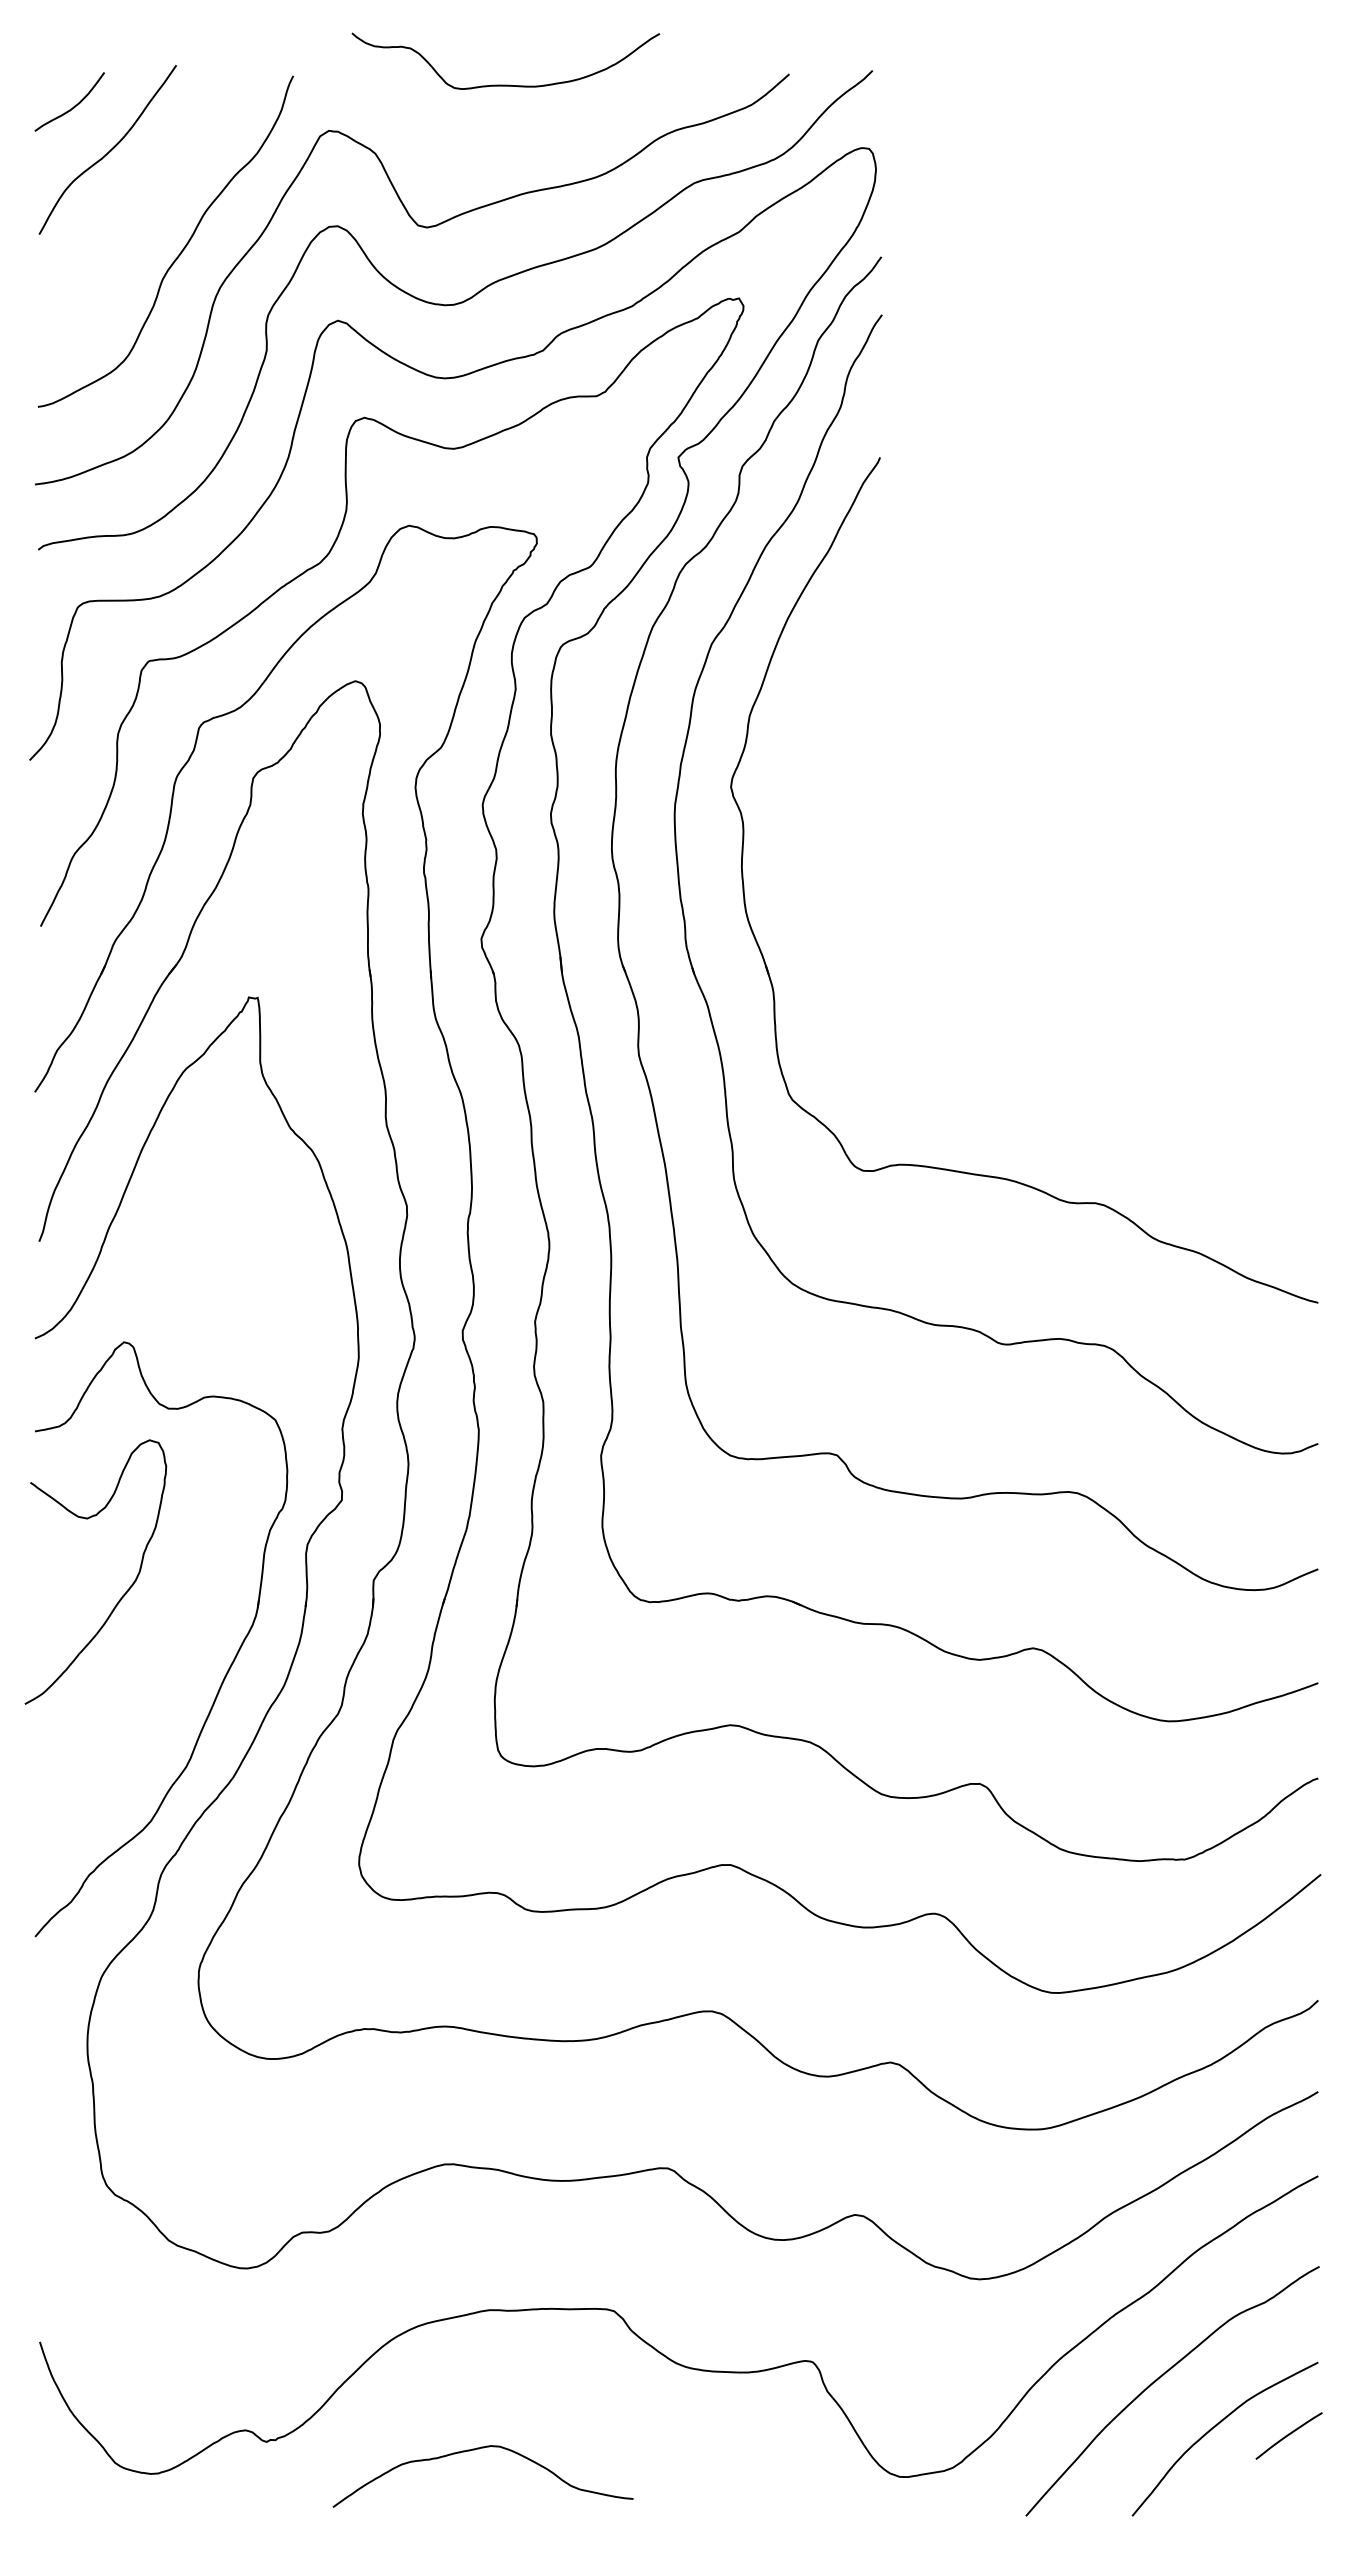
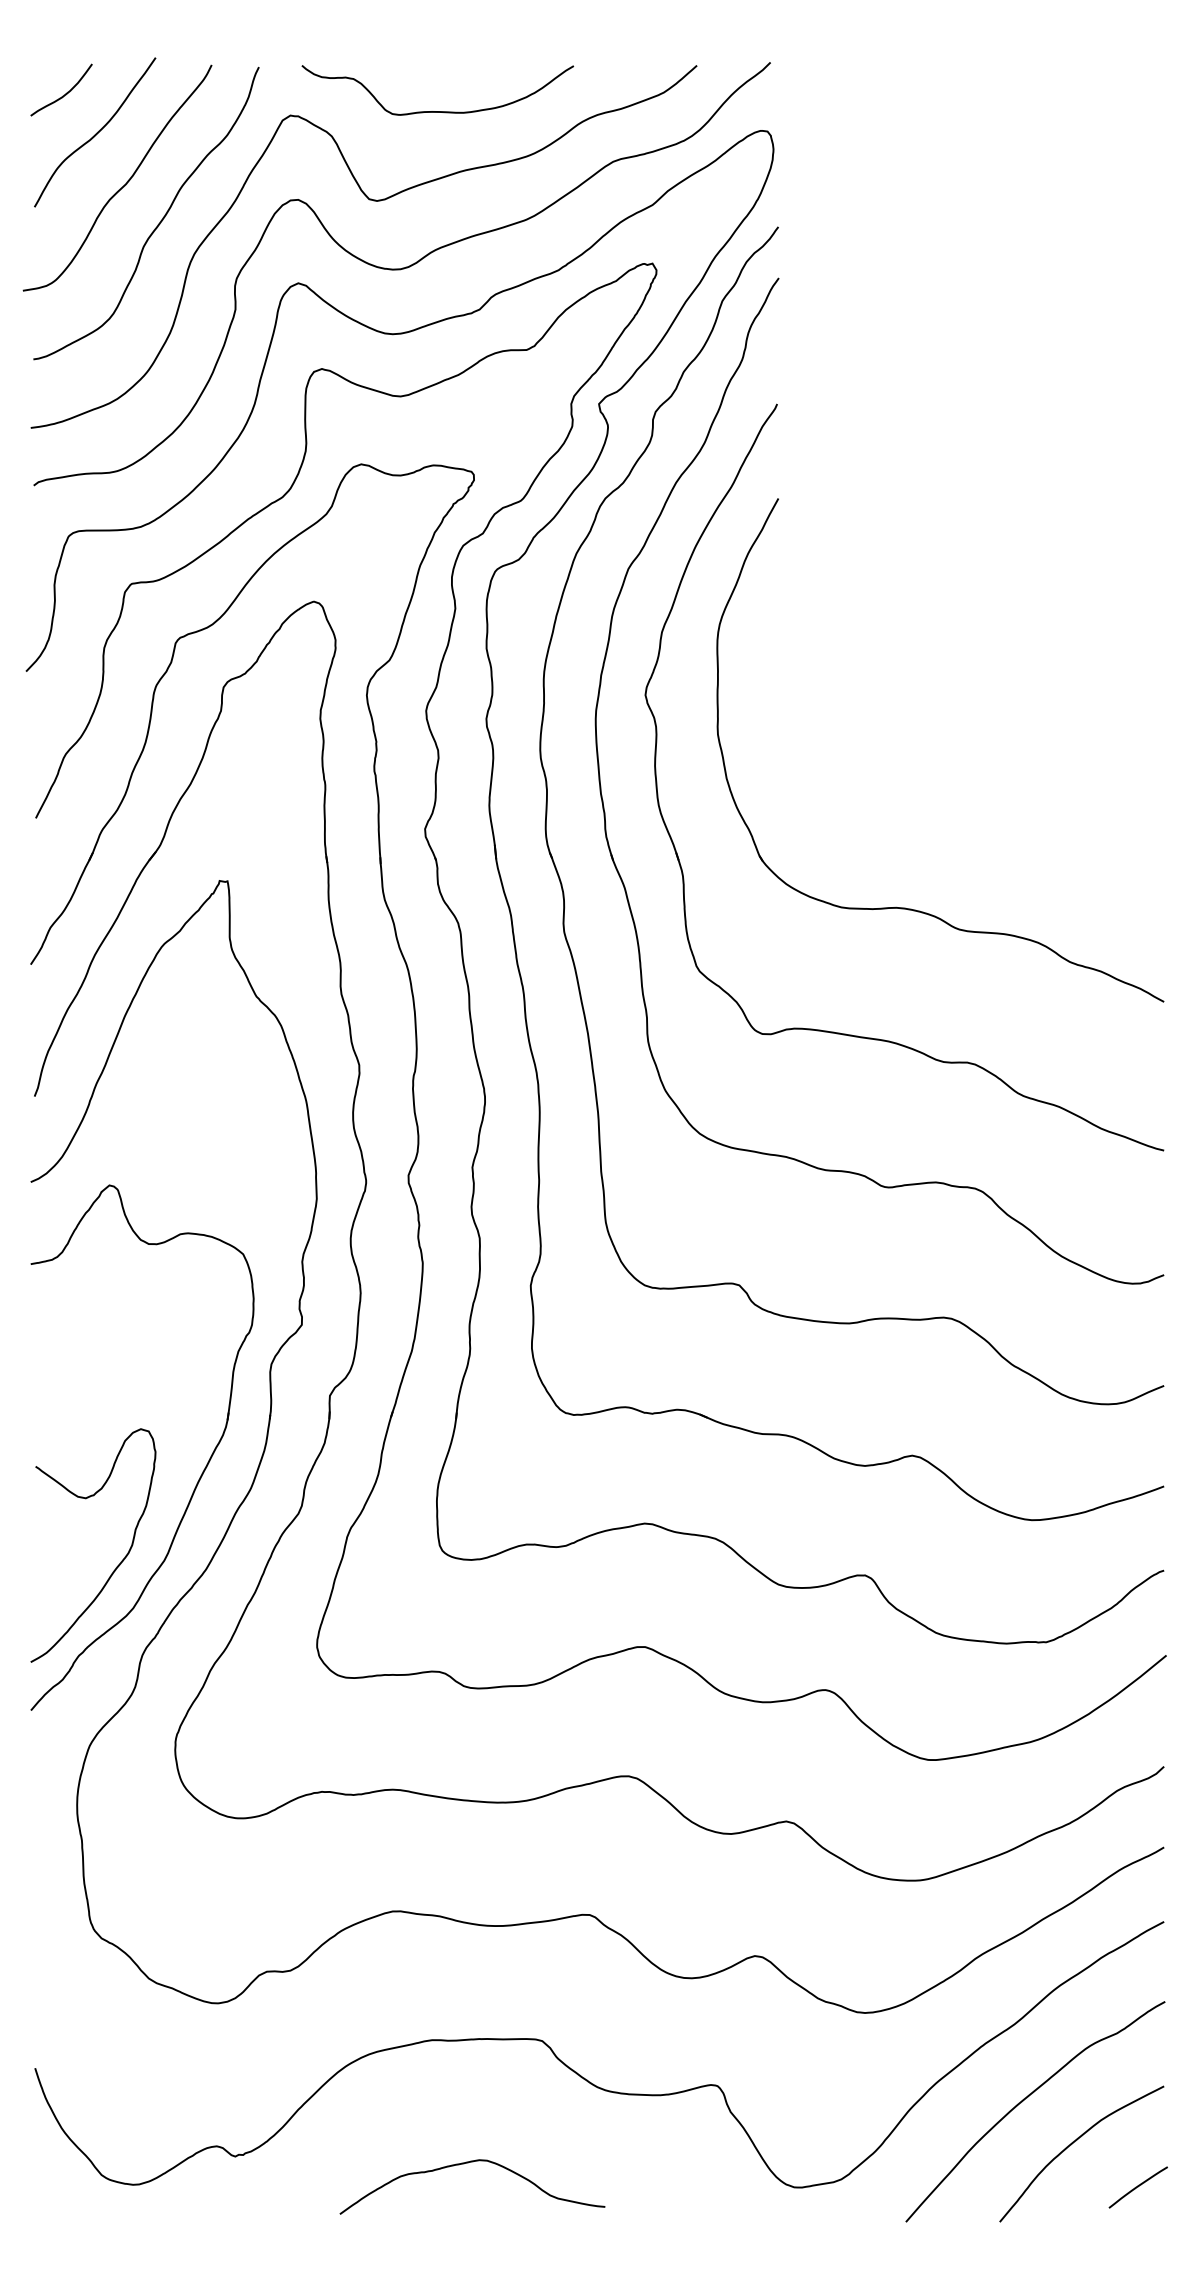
curve: (505, 84) -> (437, 110), moved
curve: (141, 208) -> (124, 184), added
part: (1030, 1028) -> (909, 908), added
curve: (121, 1596) -> (116, 1567), moved
curve: (1288, 2435) -> (1137, 2187), moved
curve: (479, 2449) -> (469, 2163), moved

